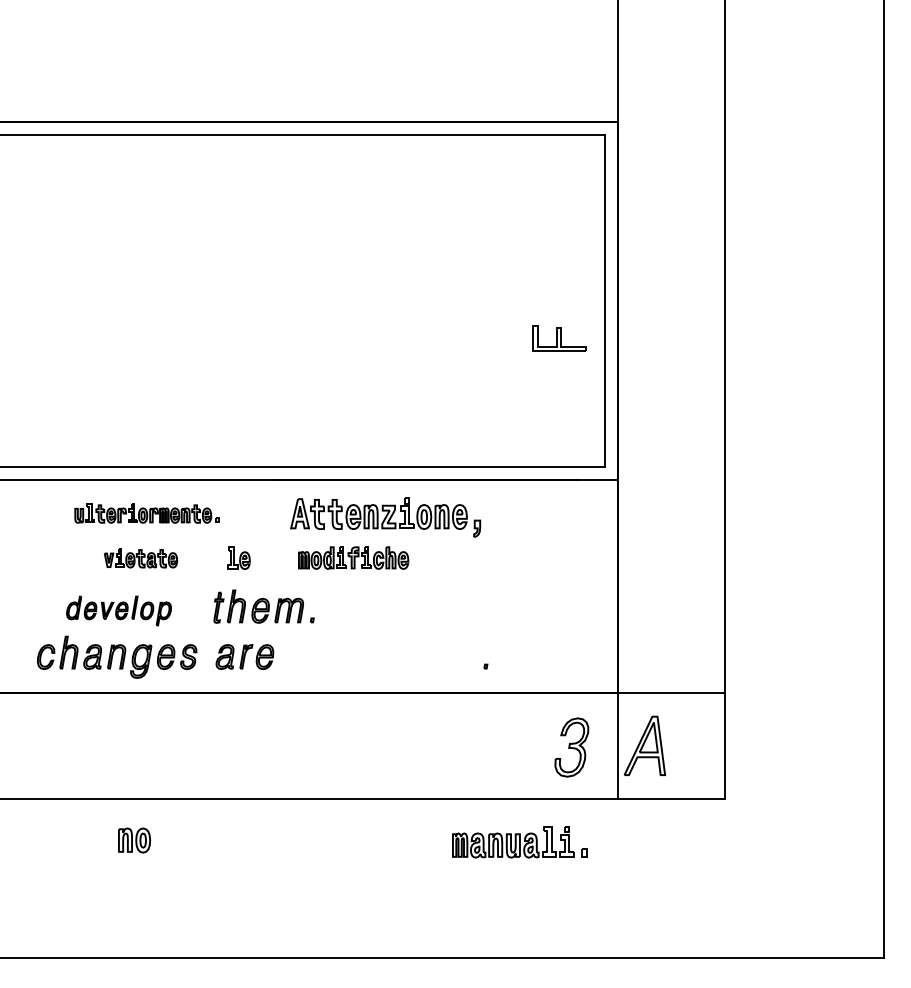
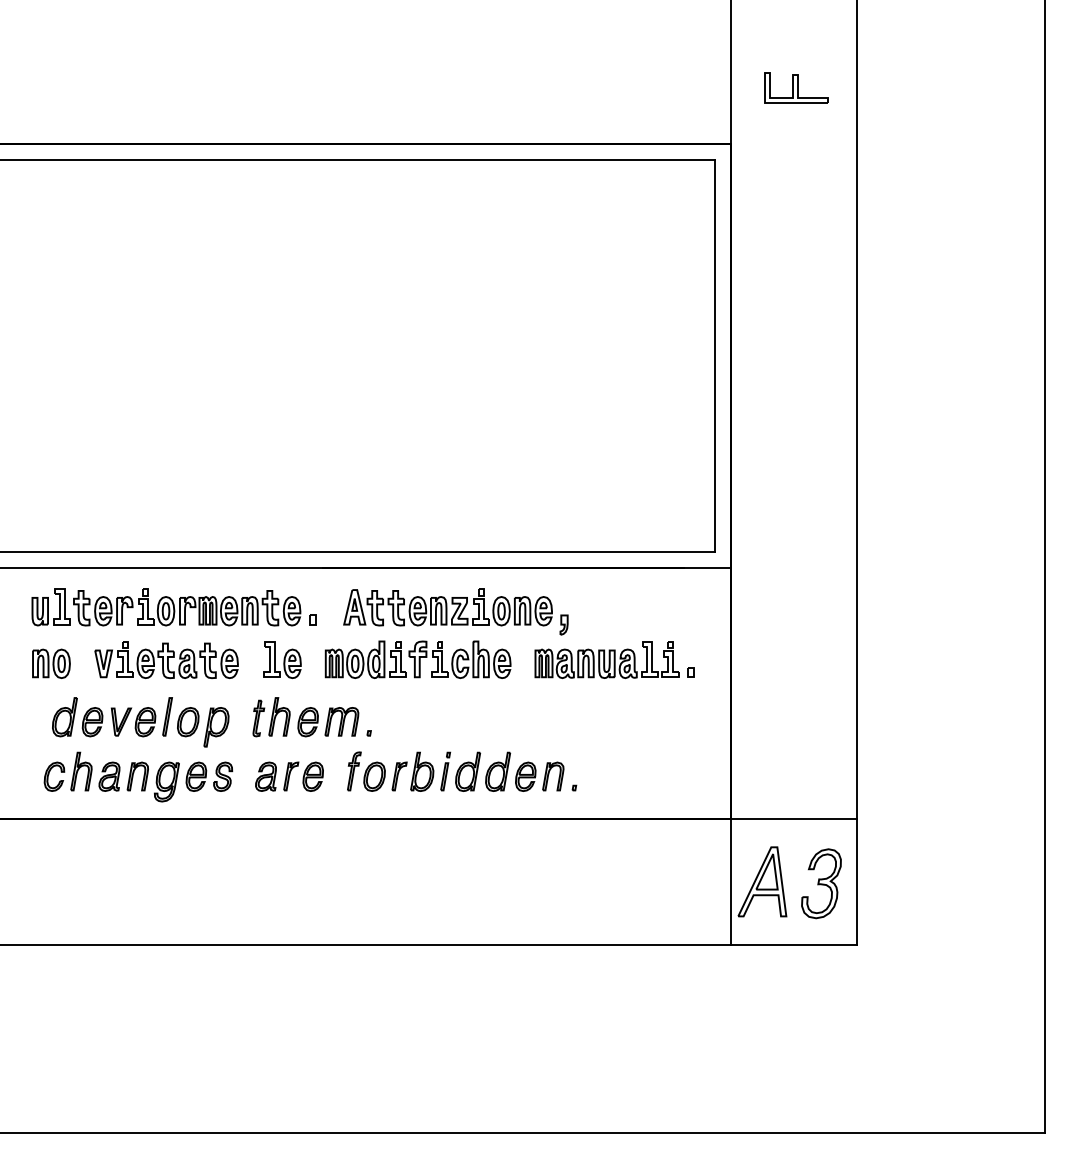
part: (559, 338) -> (796, 88), moved
part: (146, 513) -> (173, 607), size x1.67
part: (353, 557) -> (417, 659), size x1.43
part: (140, 558) -> (166, 660), size x1.67
part: (238, 558) -> (281, 660), size x1.43
part: (118, 610) -> (140, 721), size x1.43
part: (385, 652) -> (455, 771), added
part: (571, 747) -> (821, 883), moved
part: (134, 840) -> (51, 663), moved
part: (519, 842) -> (614, 660), moved

